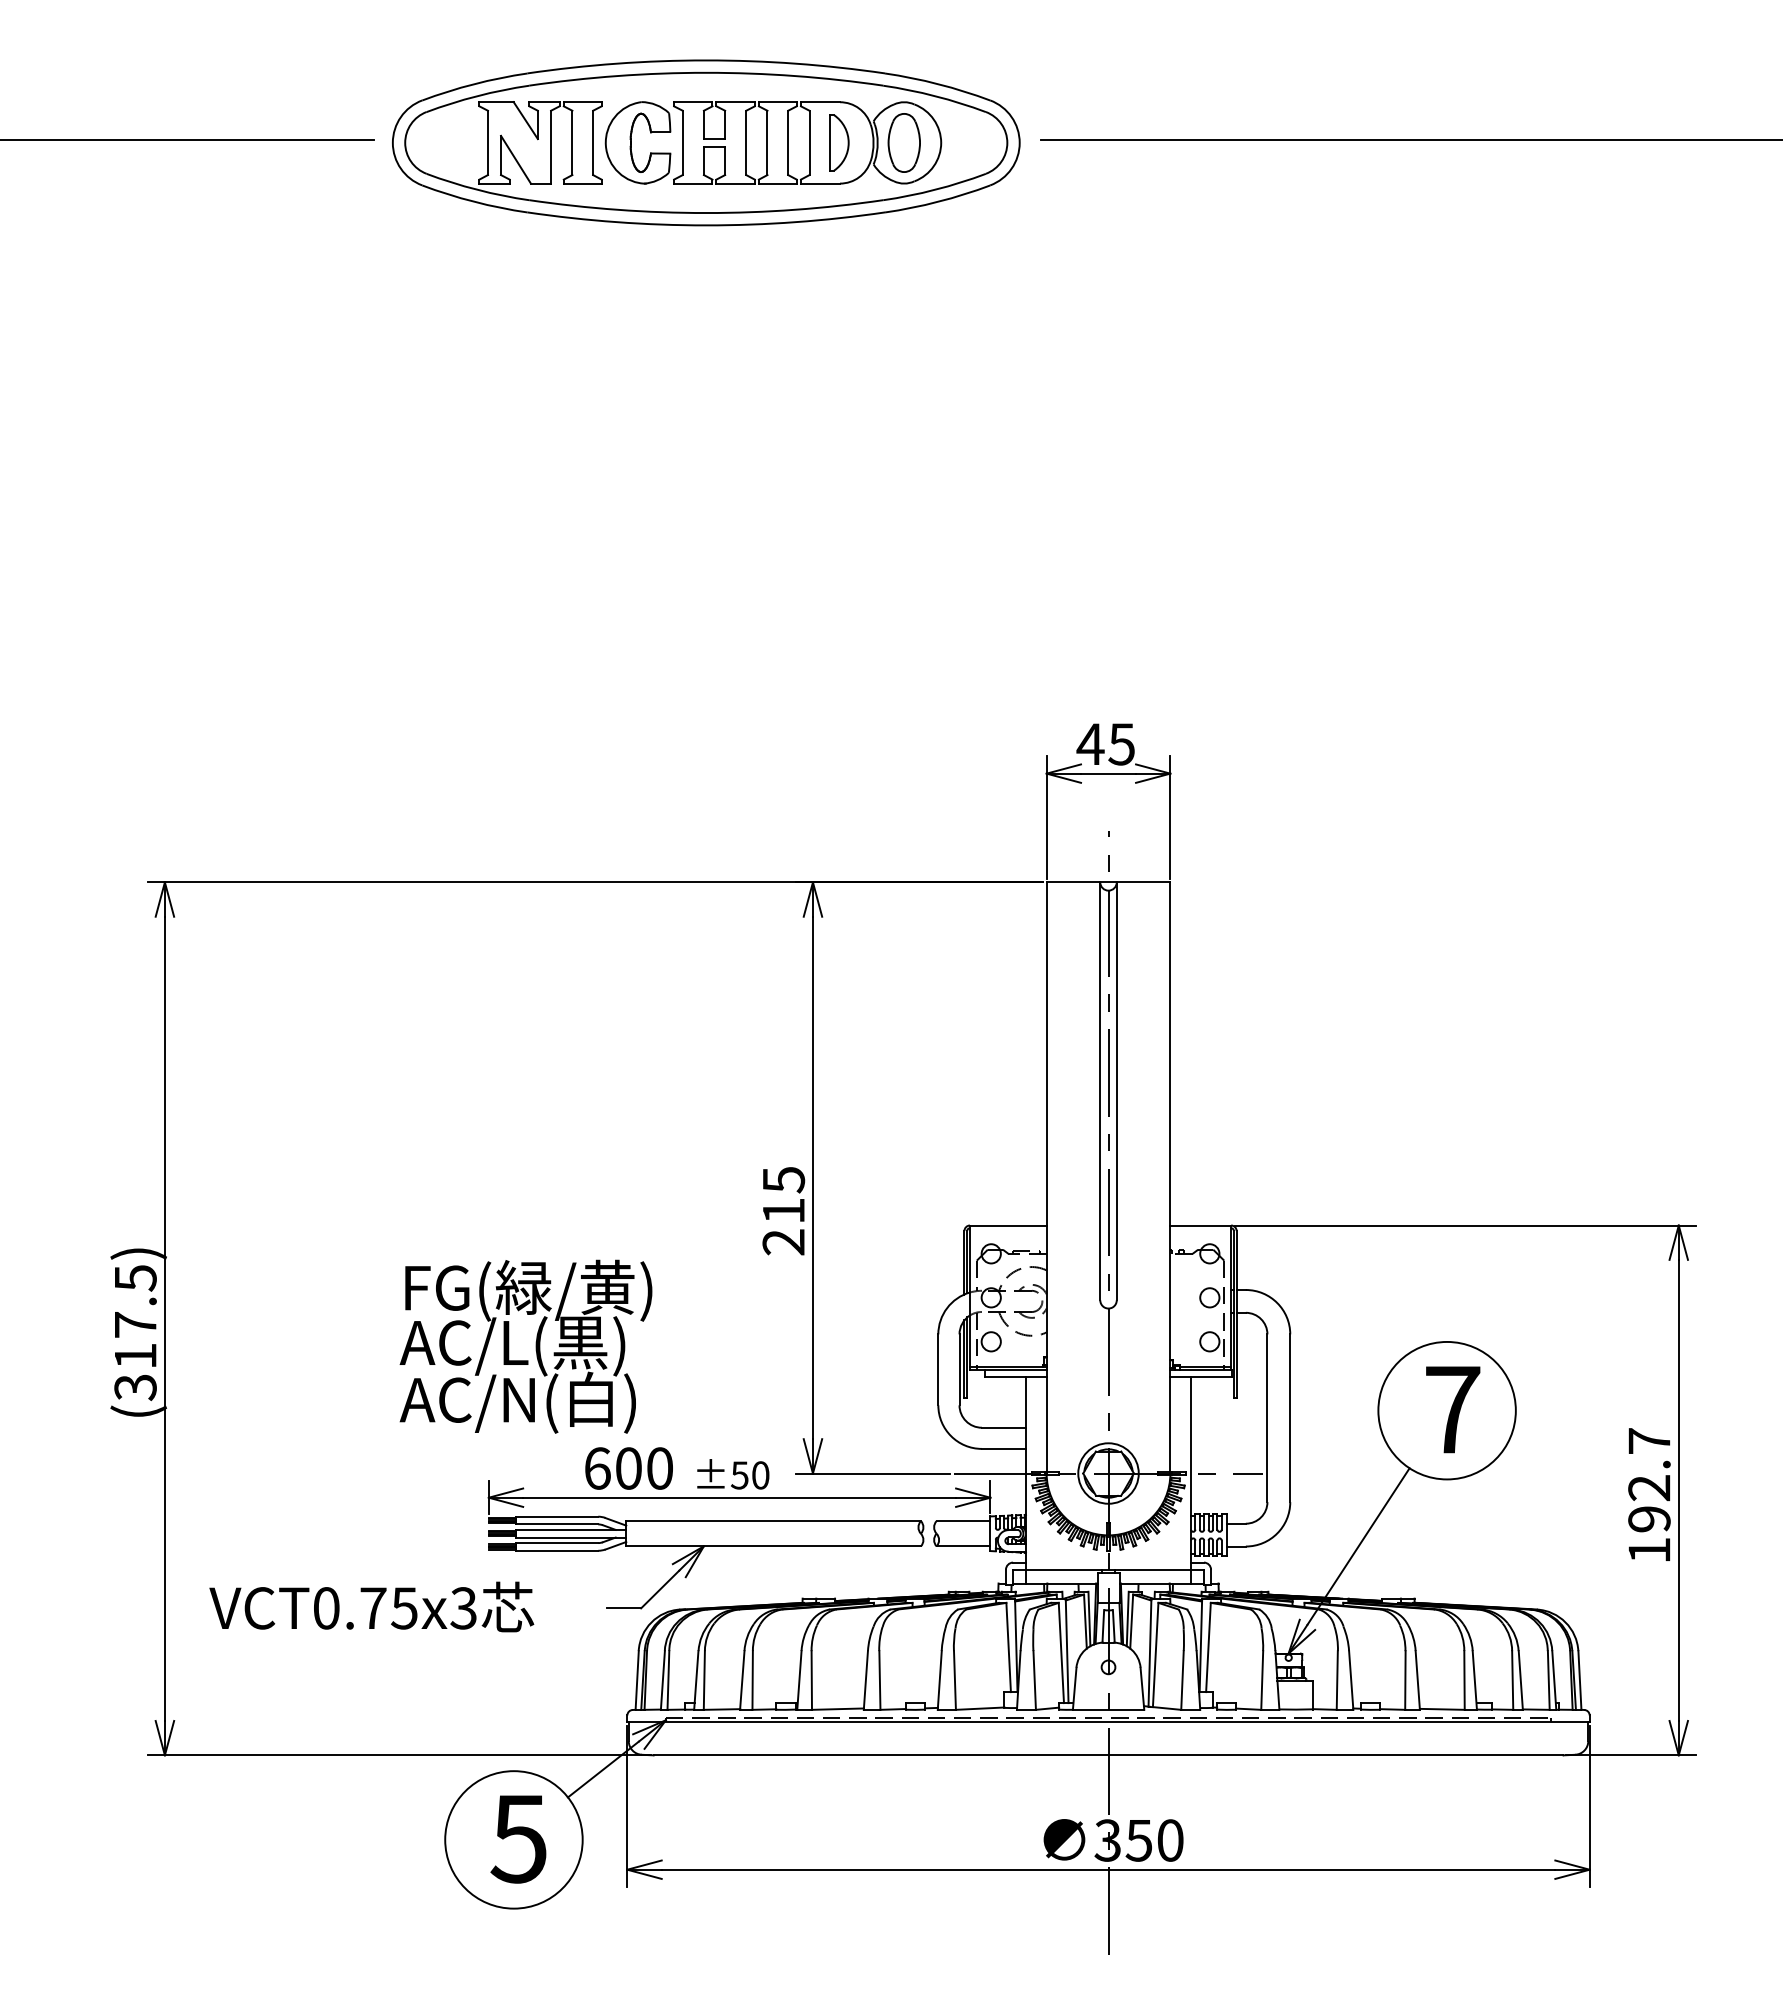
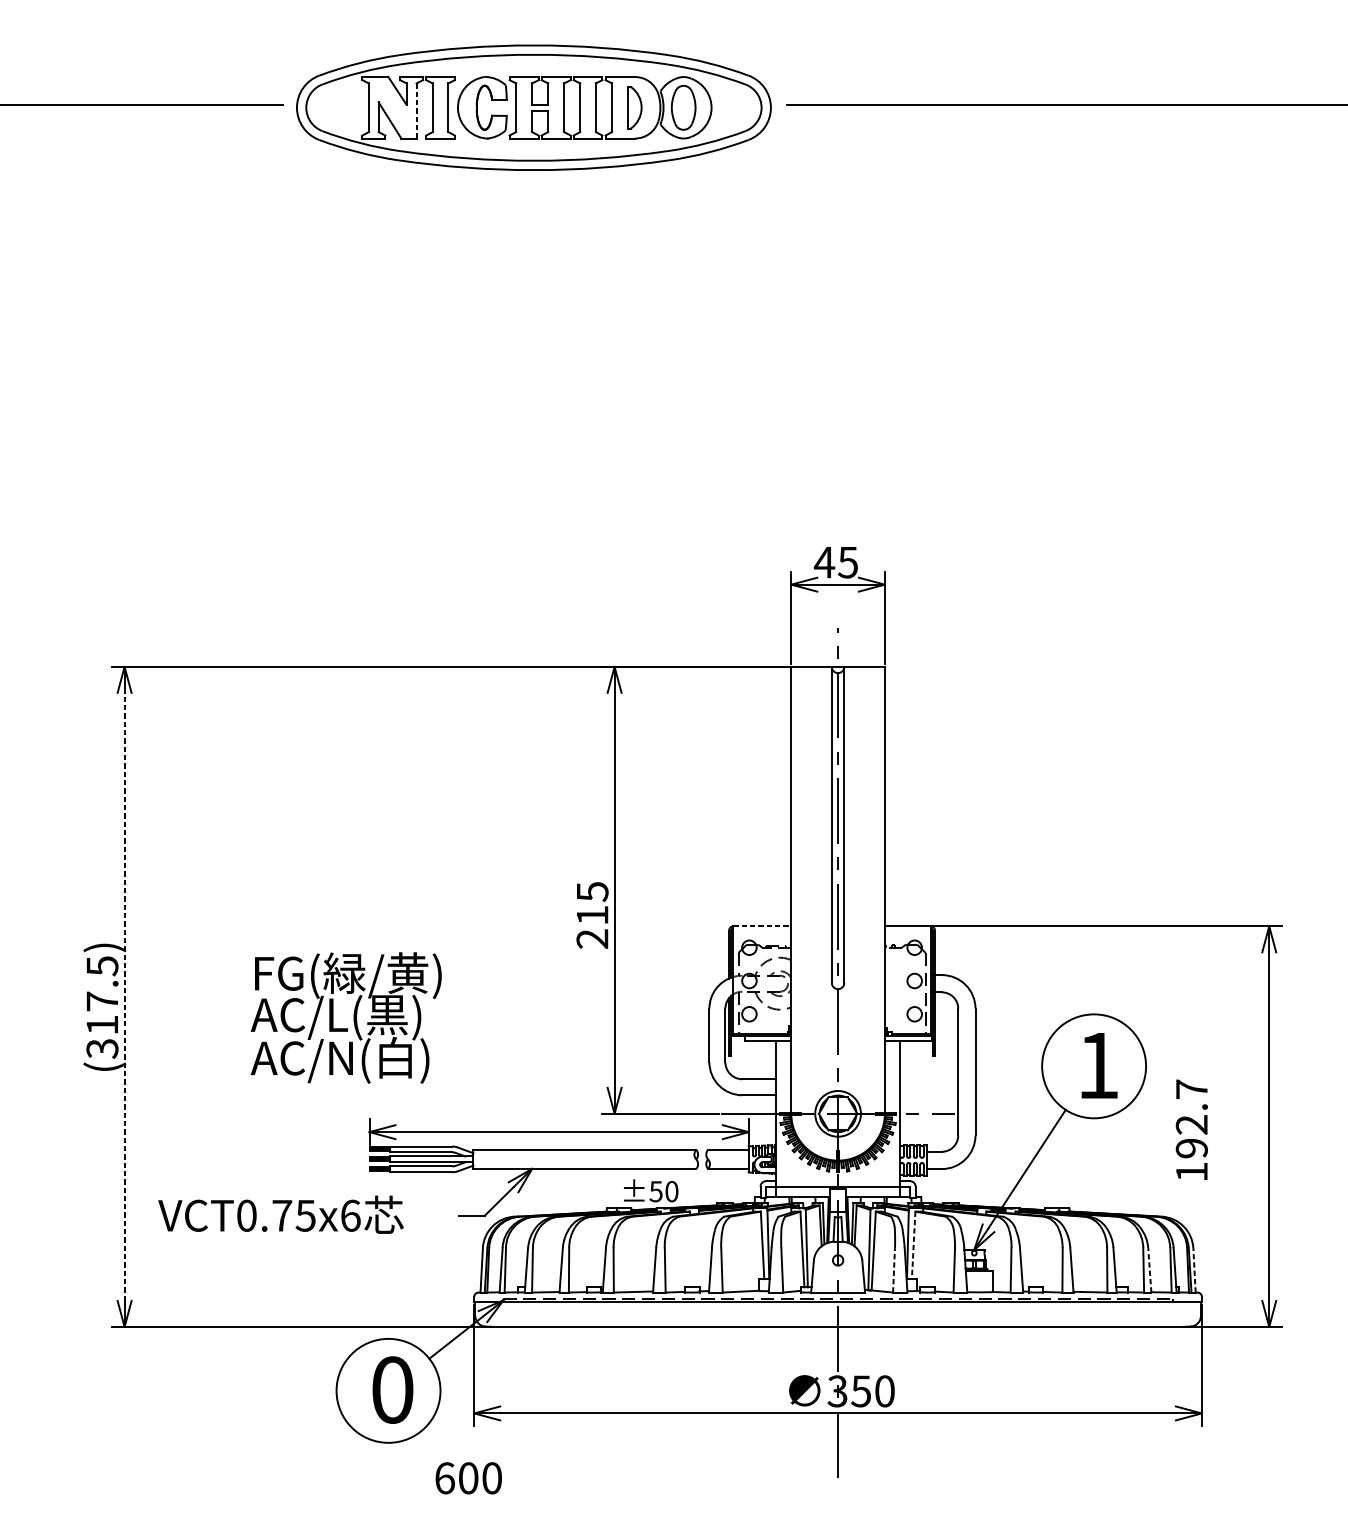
line: (551, 147) -> (416, 111), solid -> dashed
line: (1008, 1225) -> (762, 926), solid -> dashed
line: (164, 1318) -> (124, 996), solid -> dashed
text: (525, 1346) -> (345, 1017), moved
text: (1453, 1409) -> (1098, 1065), 7 -> 1
text: (628, 1468) -> (468, 1478), moved
text: (733, 1474) -> (651, 1190), moved
text: (1649, 1494) -> (1191, 1129), moved
text: (463, 1608) -> (350, 1215), VCT0.75x3 -> VCT0.75x6
line: (1208, 1647) -> (913, 1245), solid -> dashed
line: (1182, 1679) -> (894, 1269), solid -> dashed
line: (1520, 1679) -> (1149, 1269), solid -> dashed
line: (1579, 1679) -> (1194, 1269), solid -> dashed
text: (518, 1838) -> (391, 1389), 5 -> 0

